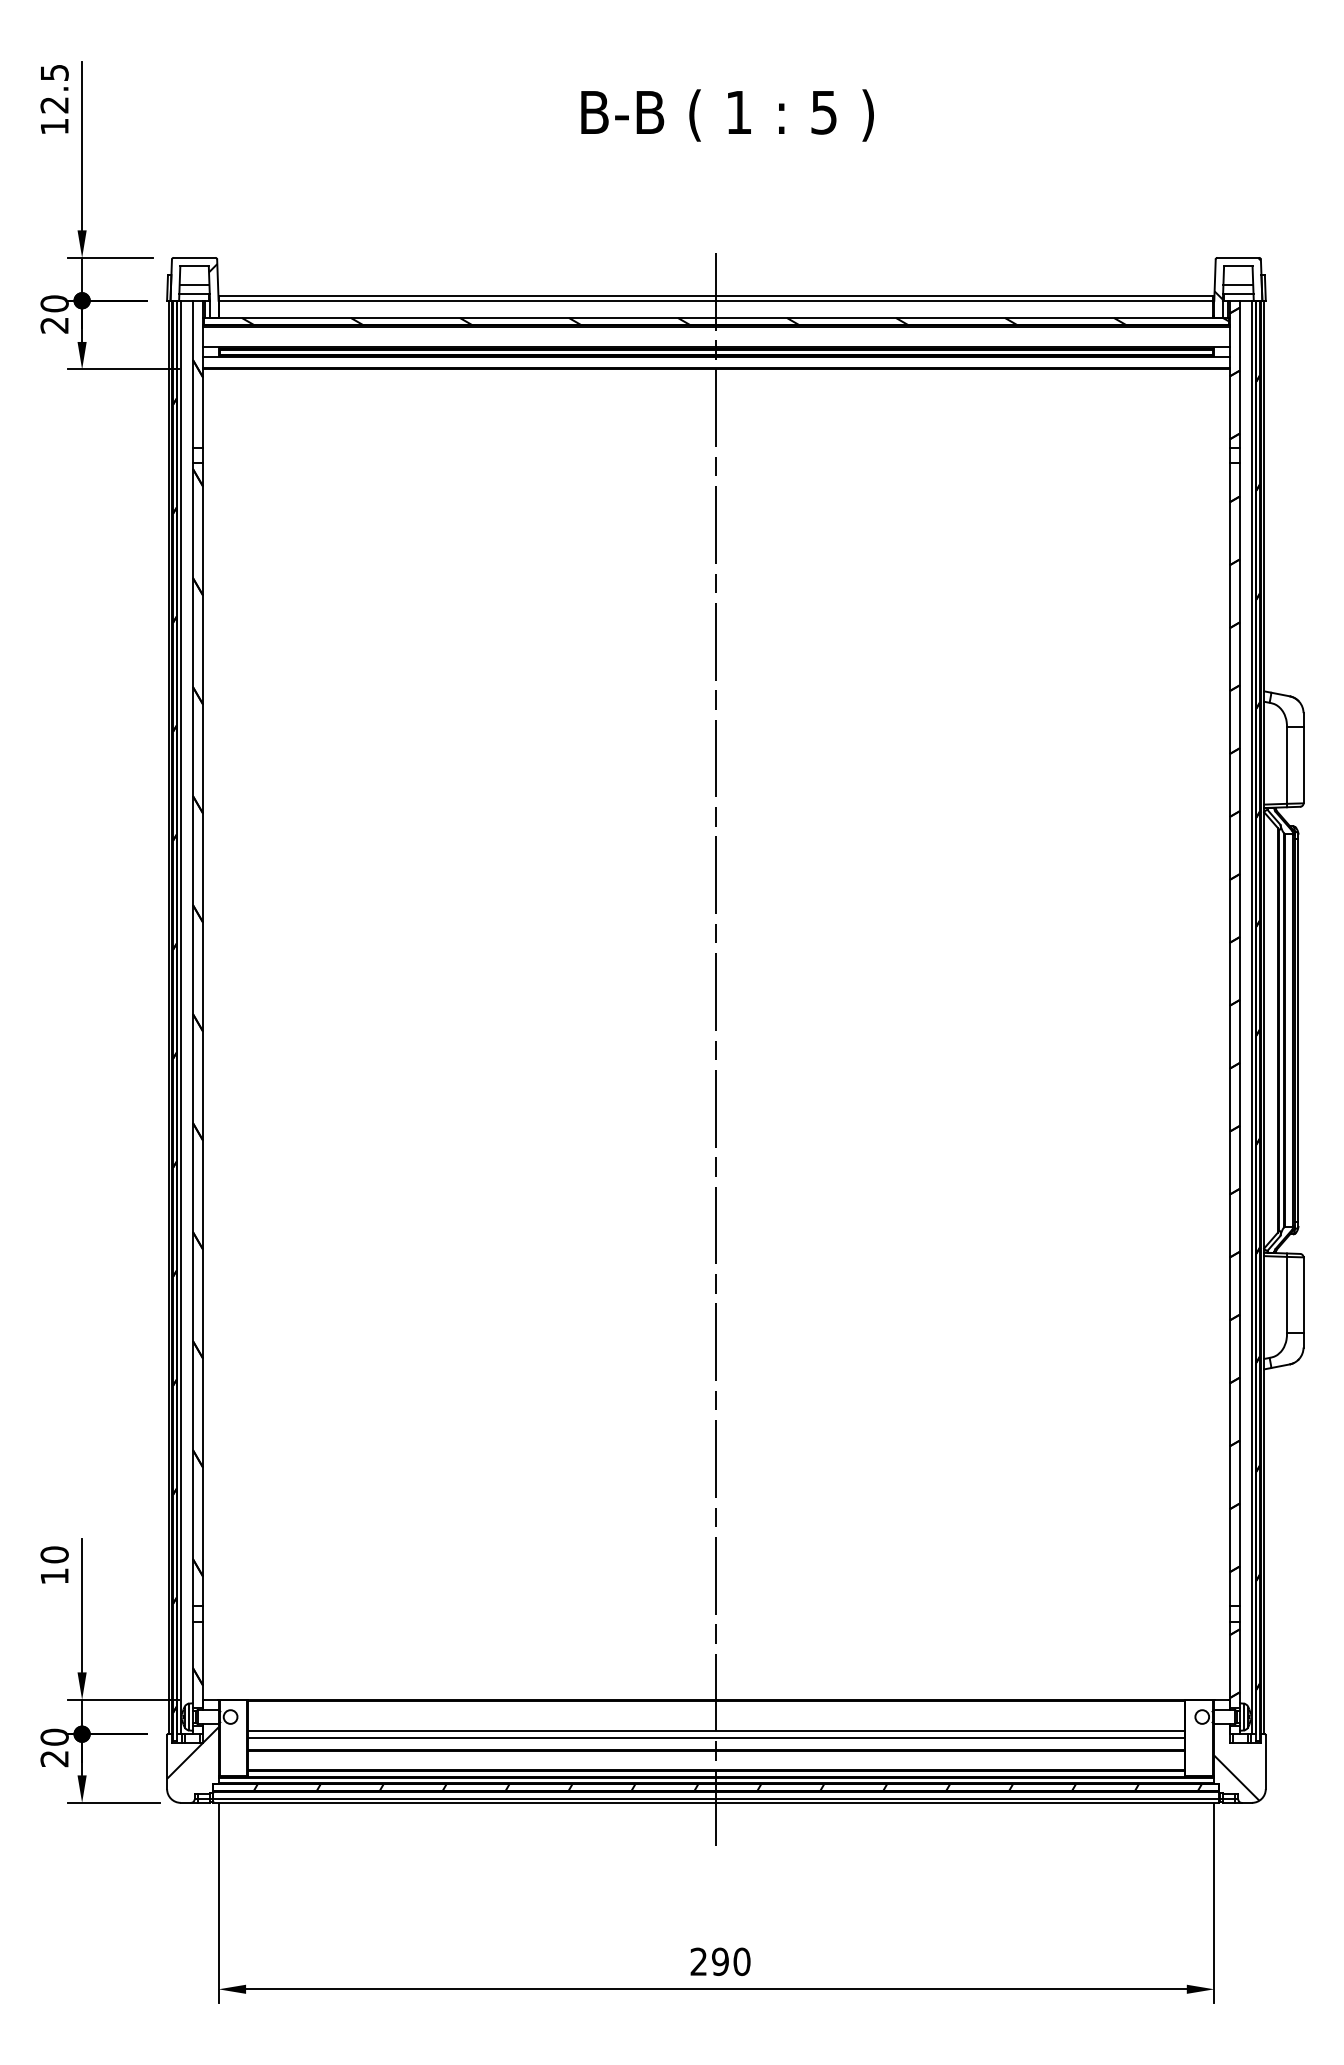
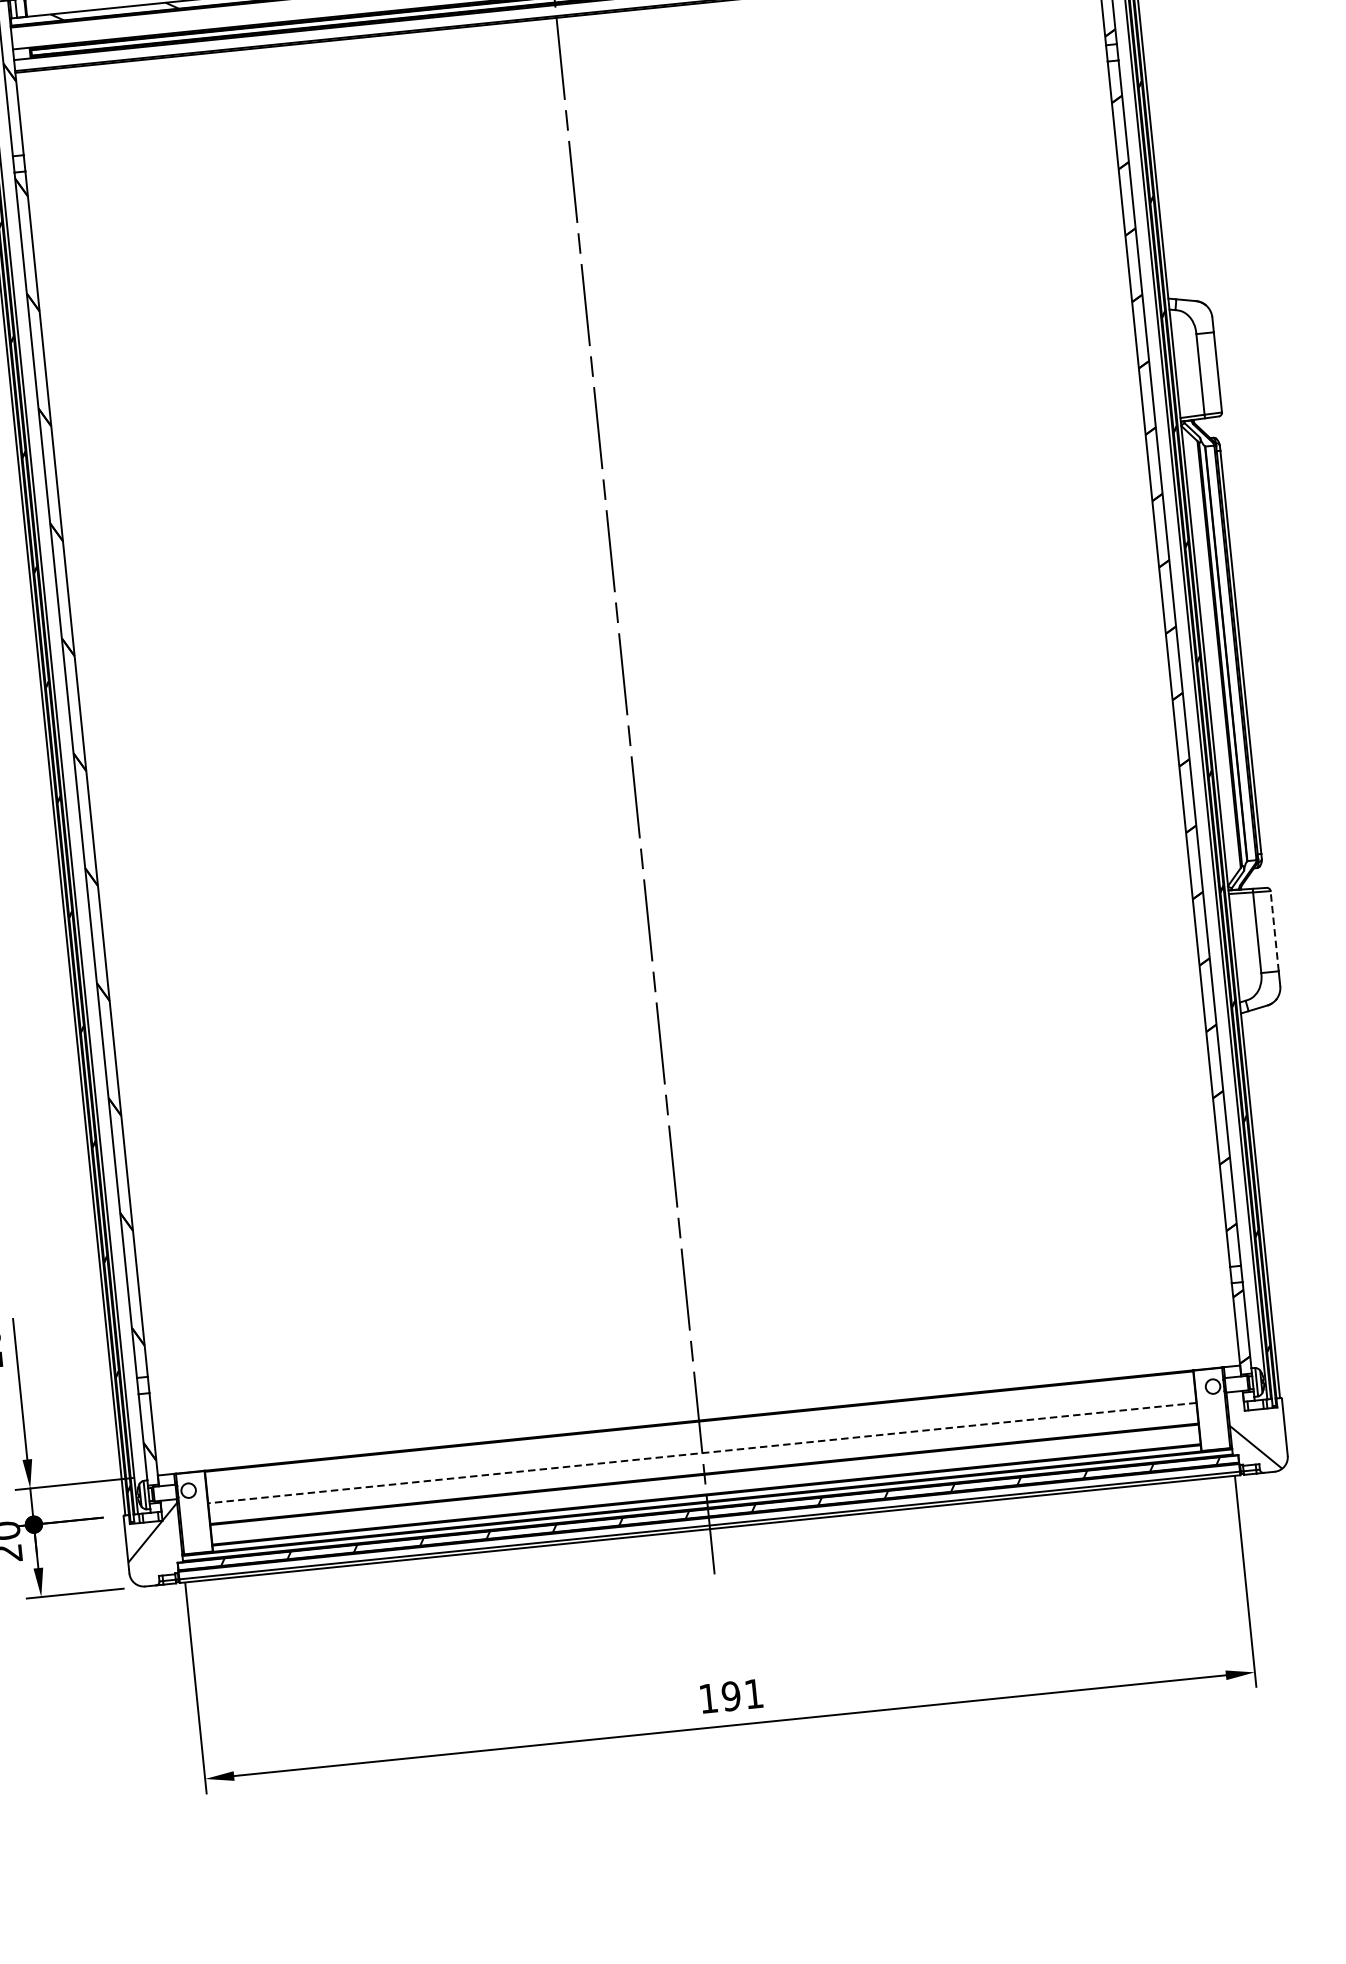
line: (1303, 1294) -> (1274, 930), solid -> dashed
line: (716, 1730) -> (702, 1452), solid -> dashed
line: (716, 1737) -> (703, 1460), removed
text: (720, 1961) -> (731, 1695), 290 -> 191

